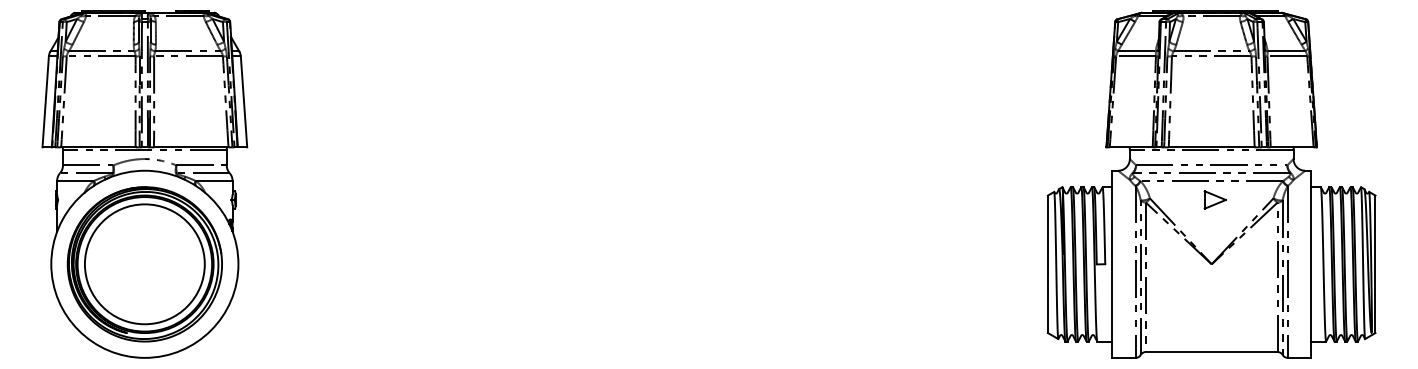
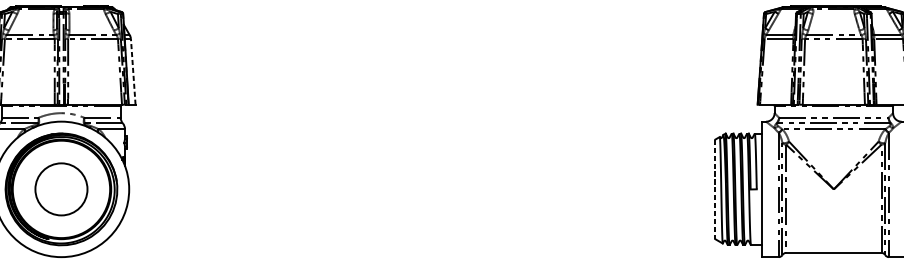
line: (244, 101) -> (133, 71), solid -> dashed
part: (1214, 199) -> (835, 142), removed
circle: (144, 264) -> (61, 189), size x0.6
line: (1047, 264) -> (714, 189), solid -> dashed

